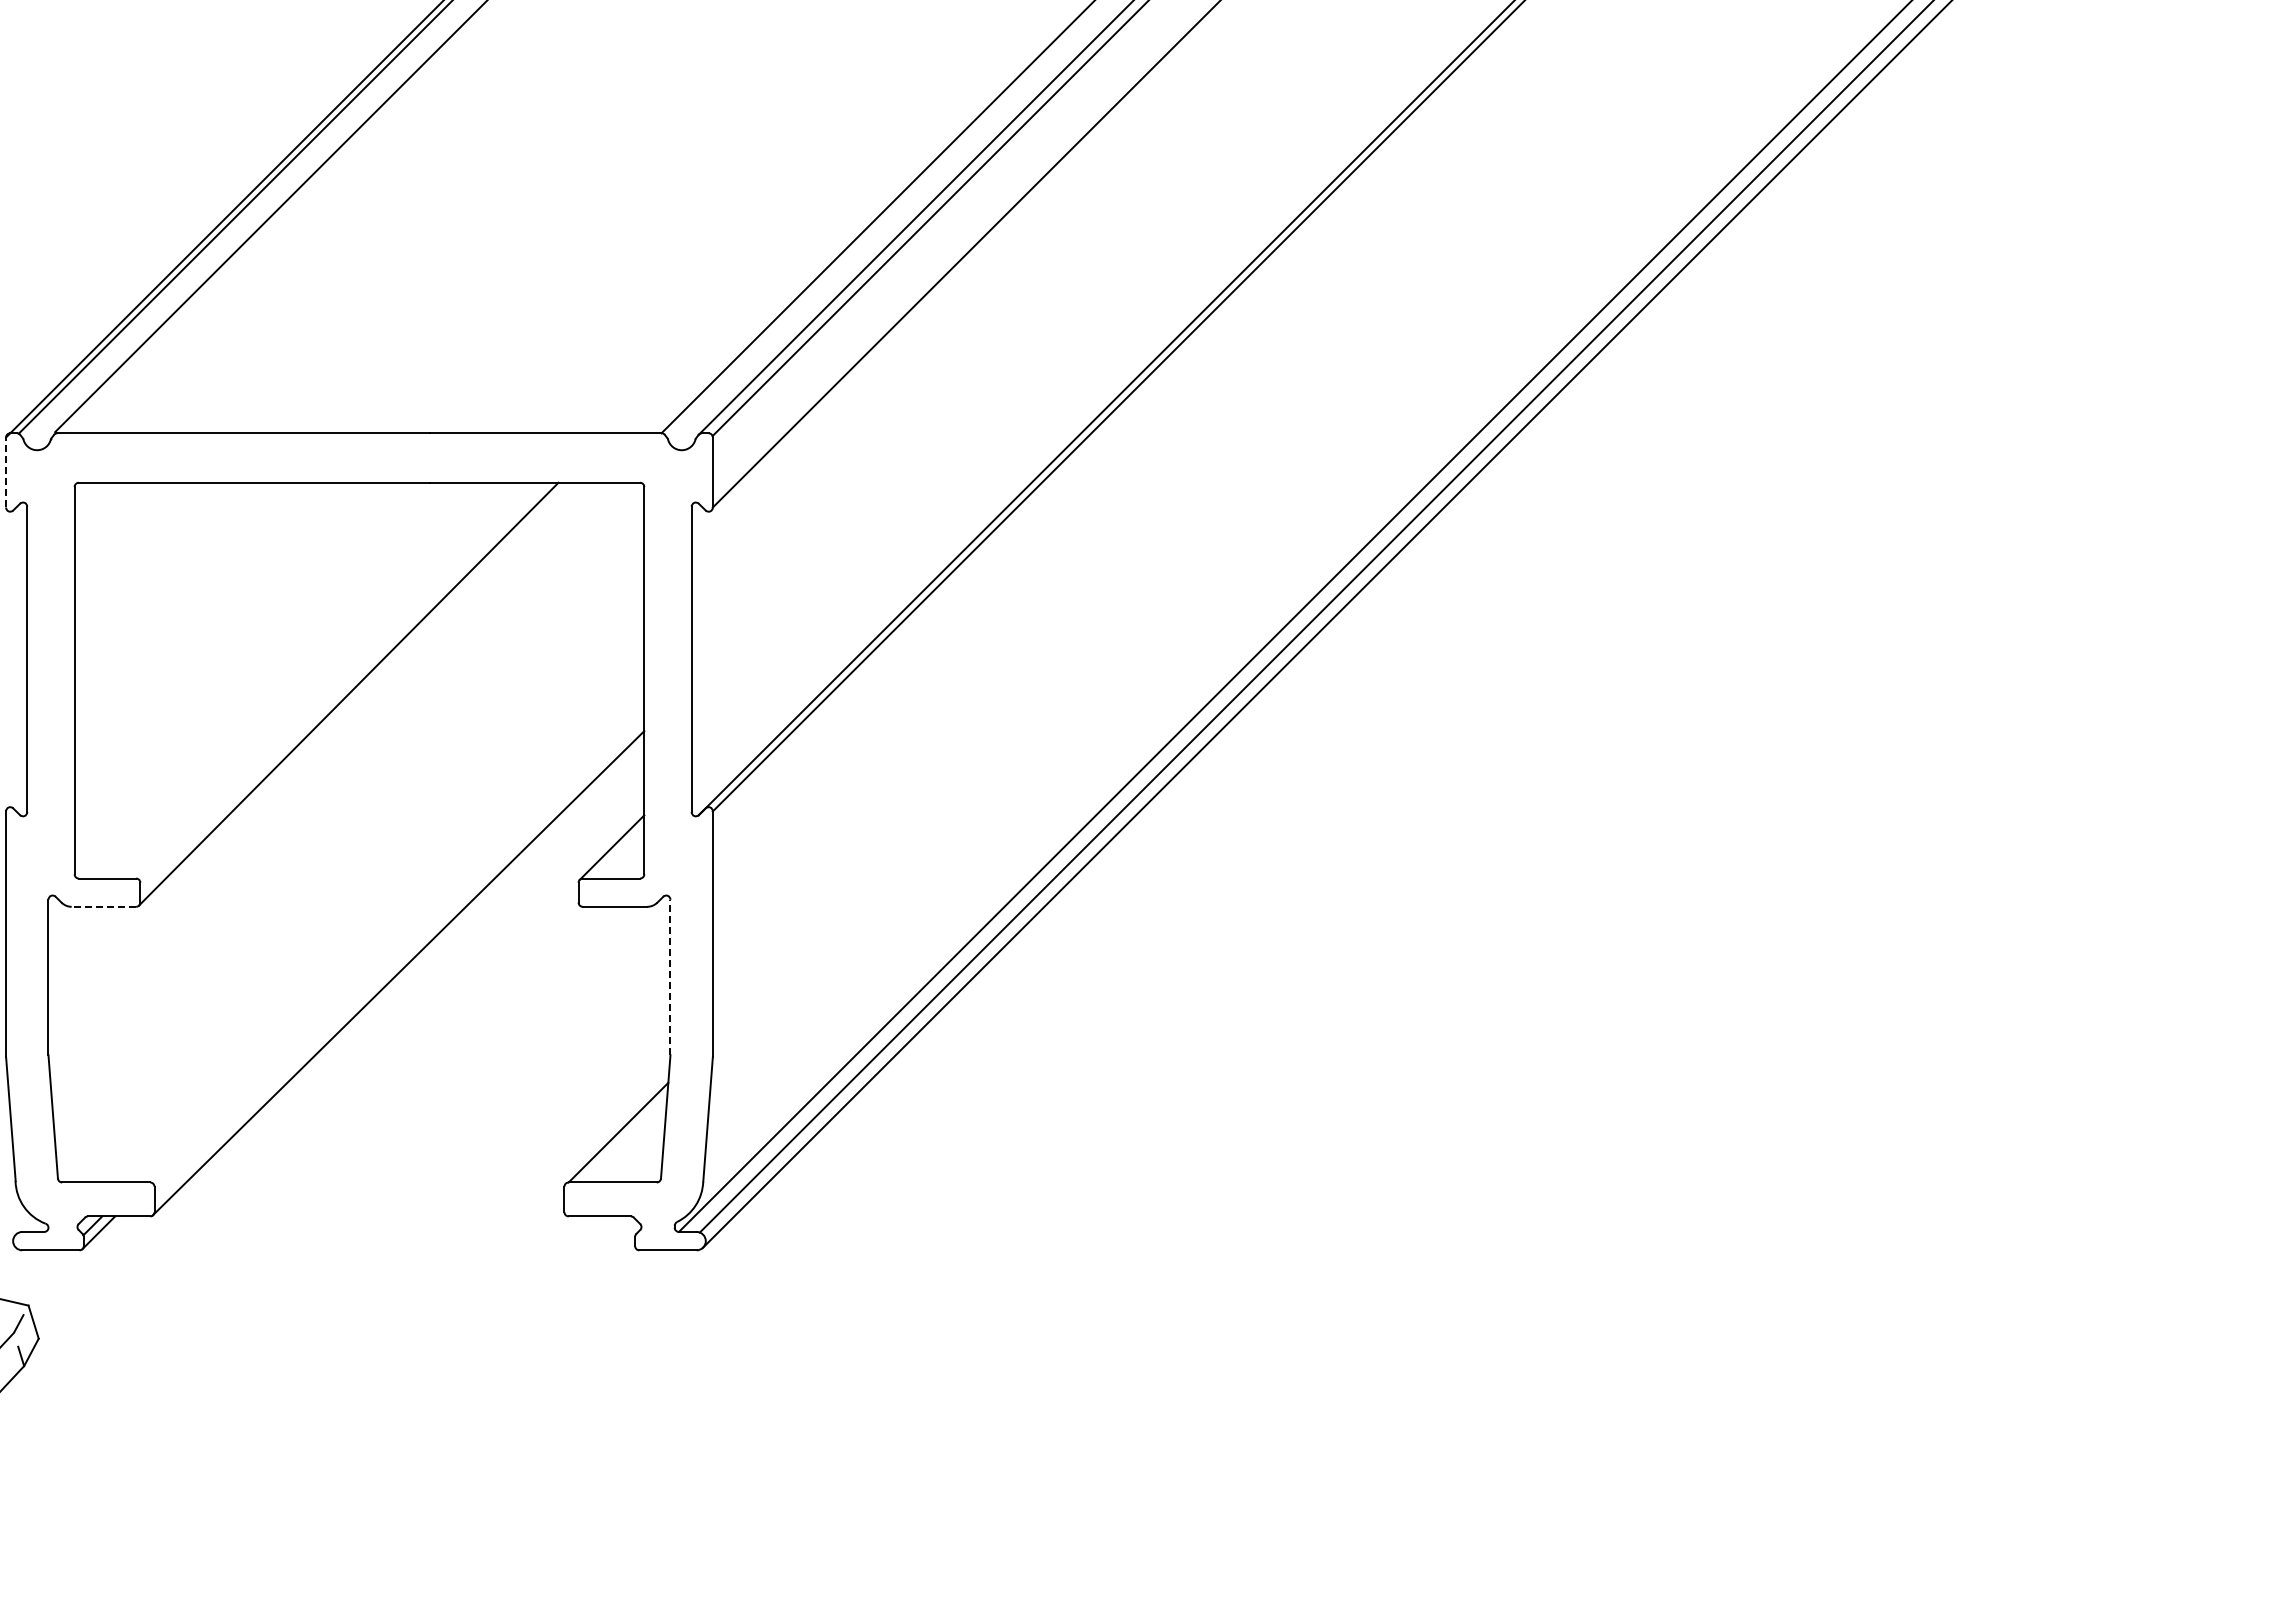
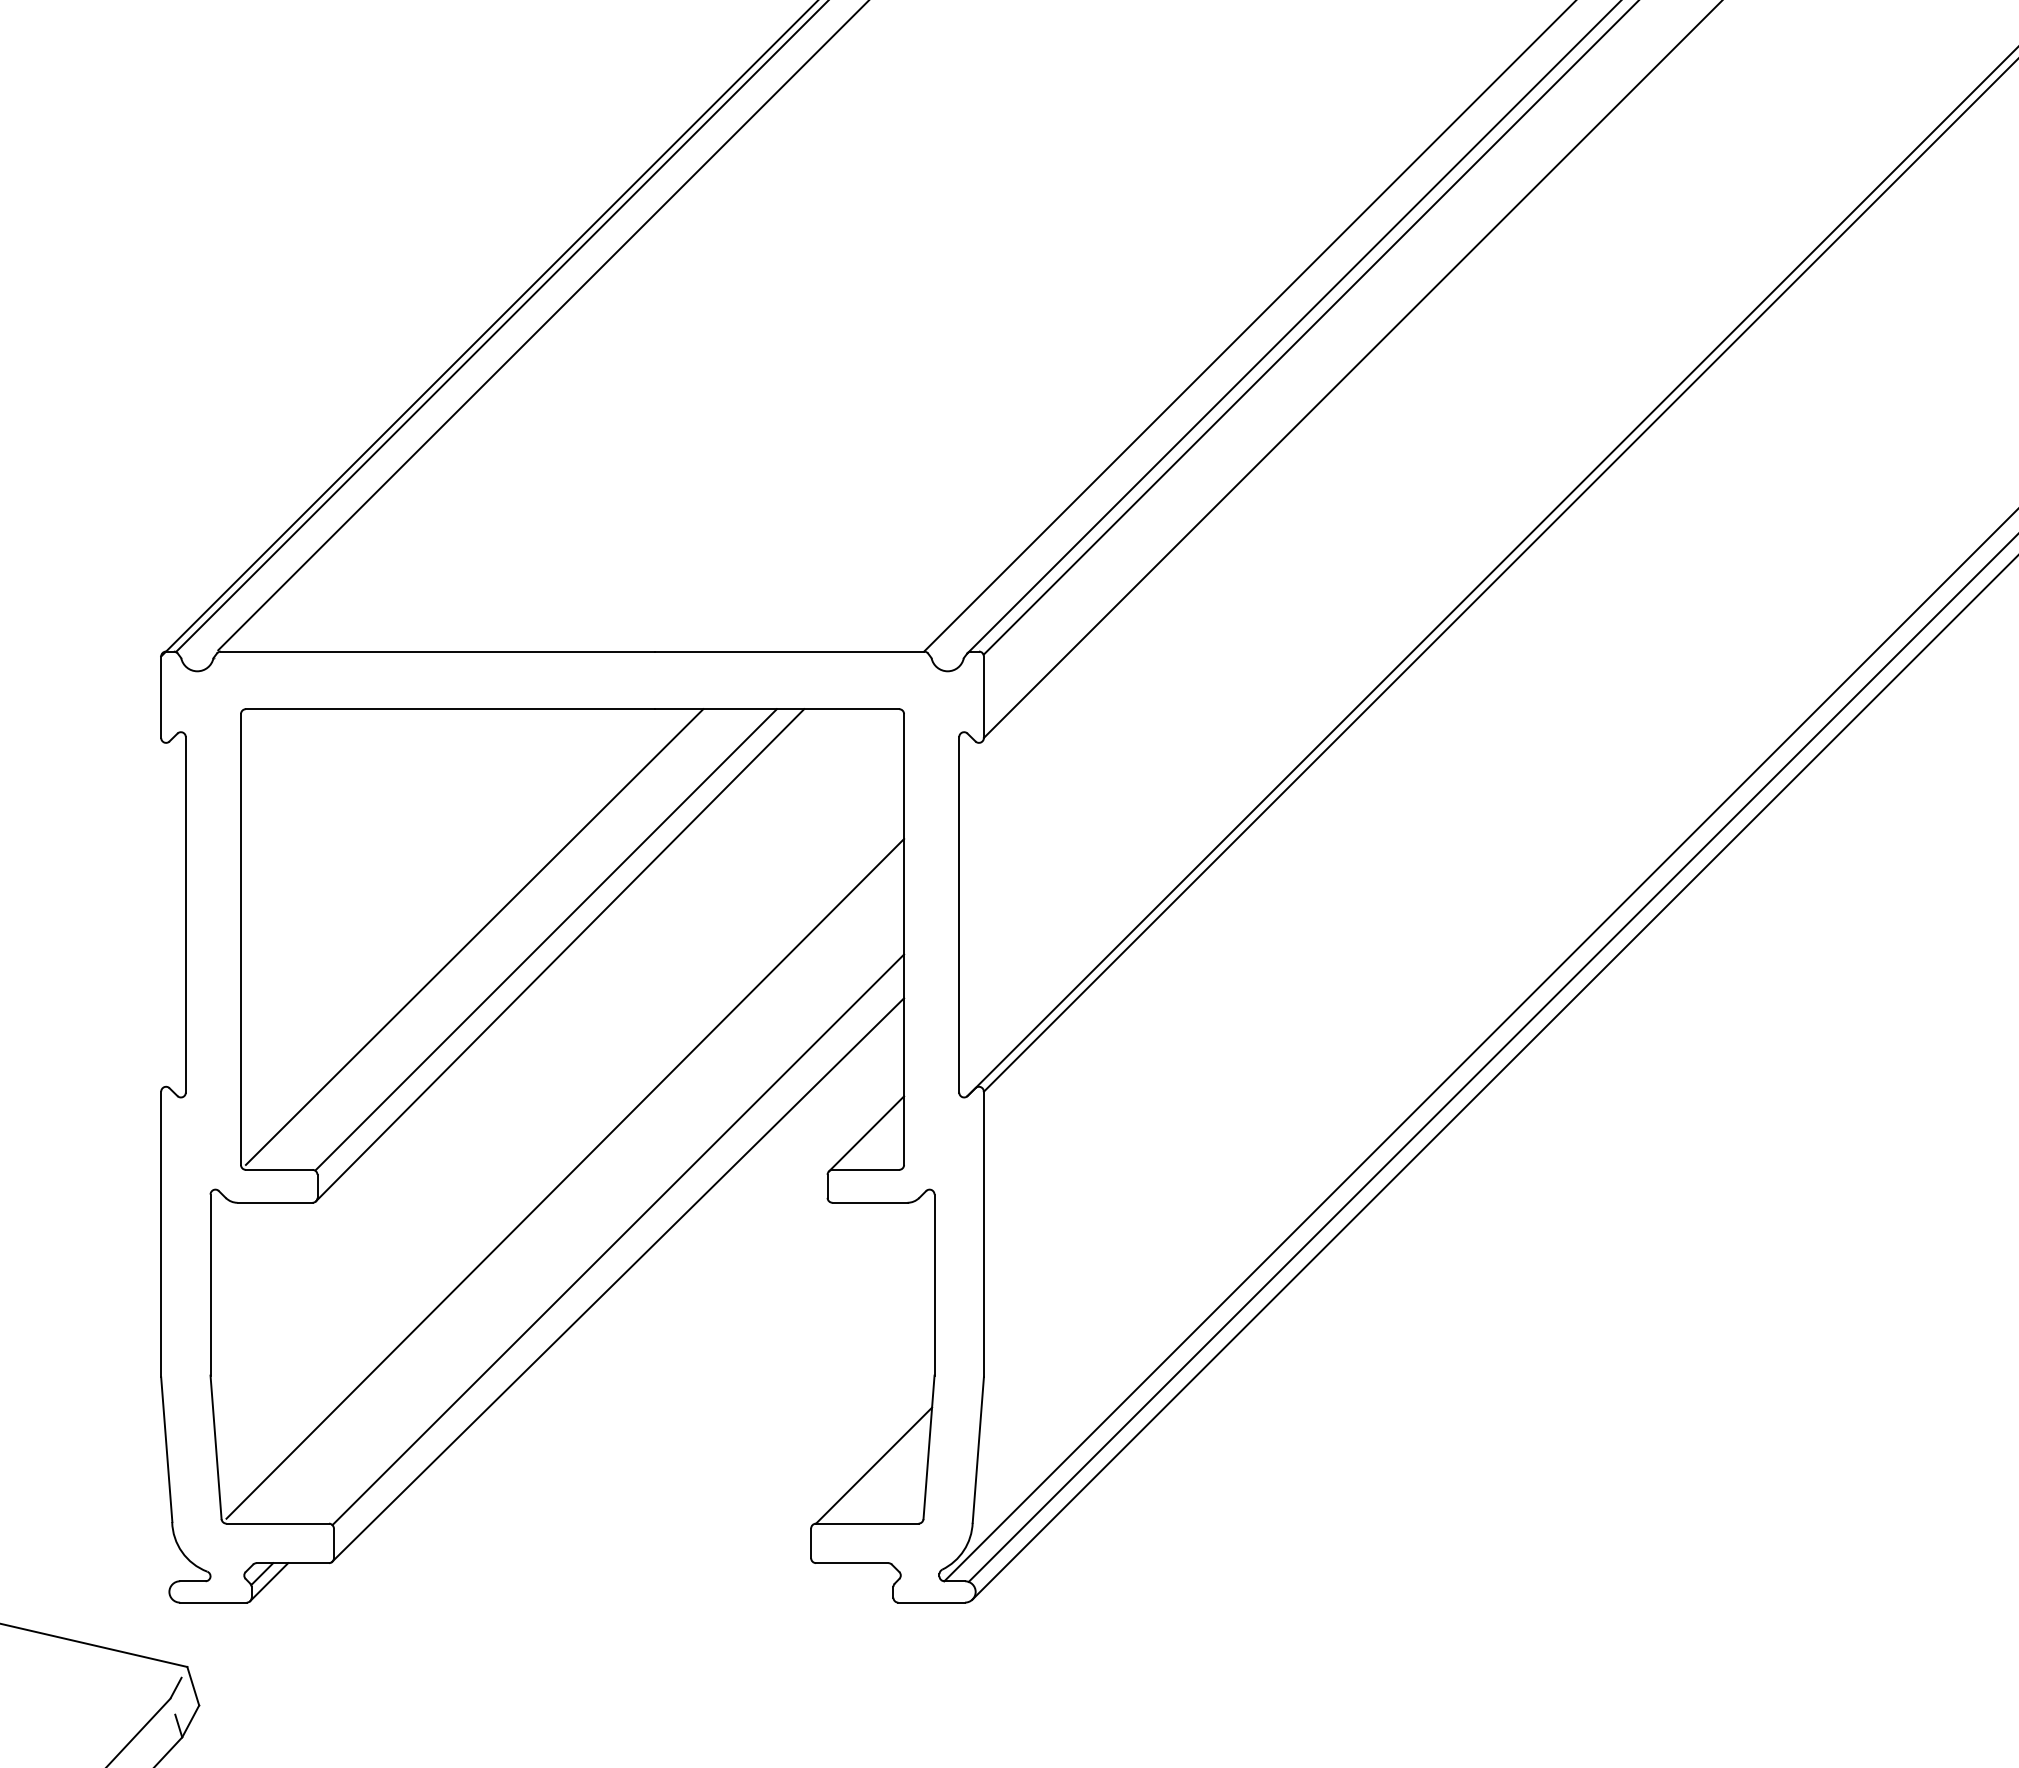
line: (6, 472) -> (161, 697), dashed -> solid
line: (274, 678) -> (473, 937), added
line: (337, 680) -> (546, 939), added
line: (353, 886) -> (565, 1179), added
line: (103, 906) -> (274, 1202), dashed -> solid
line: (398, 938) -> (617, 1239), added
line: (670, 977) -> (934, 1285), dashed -> solid

